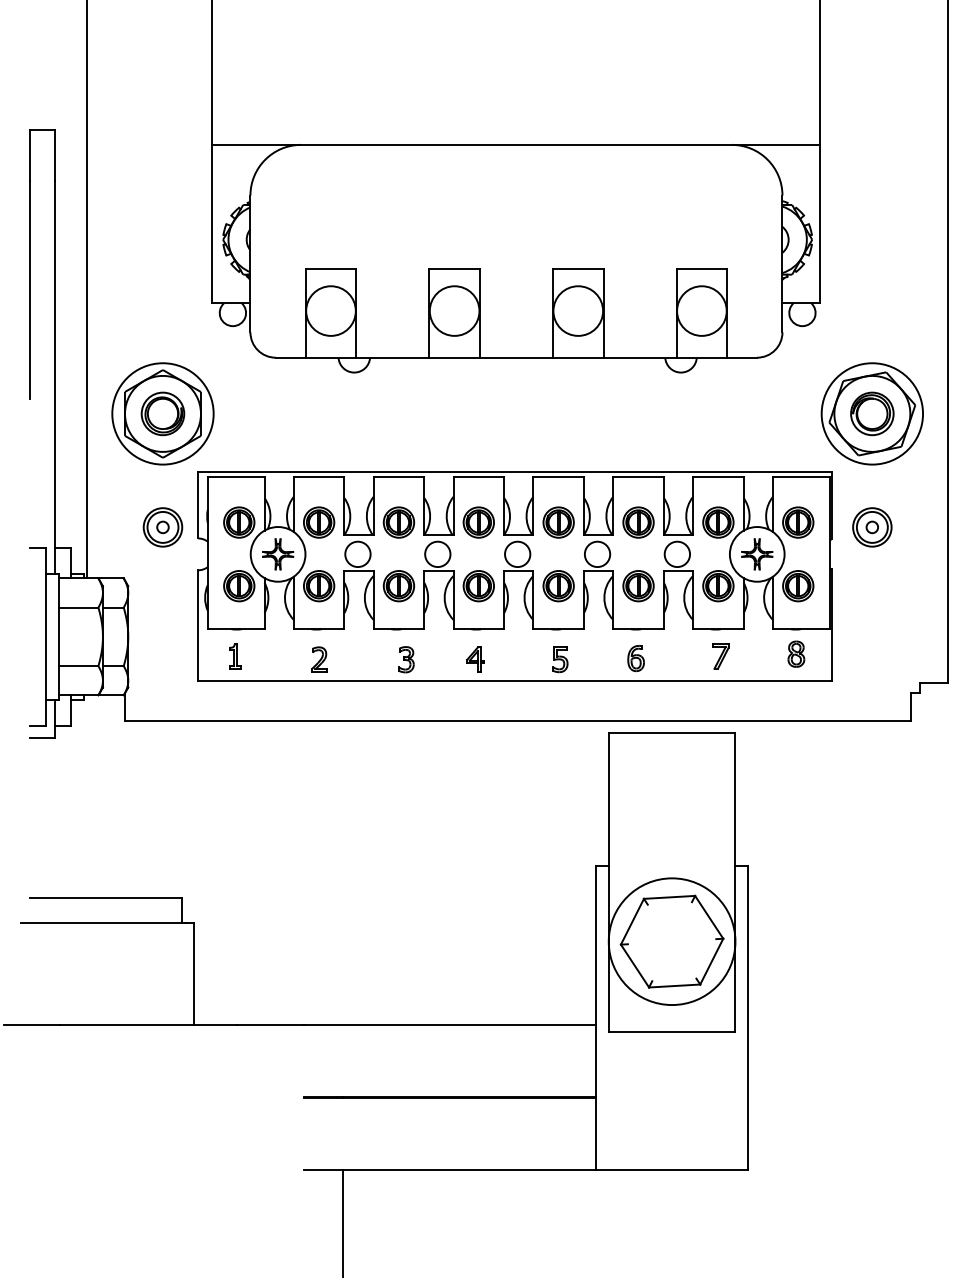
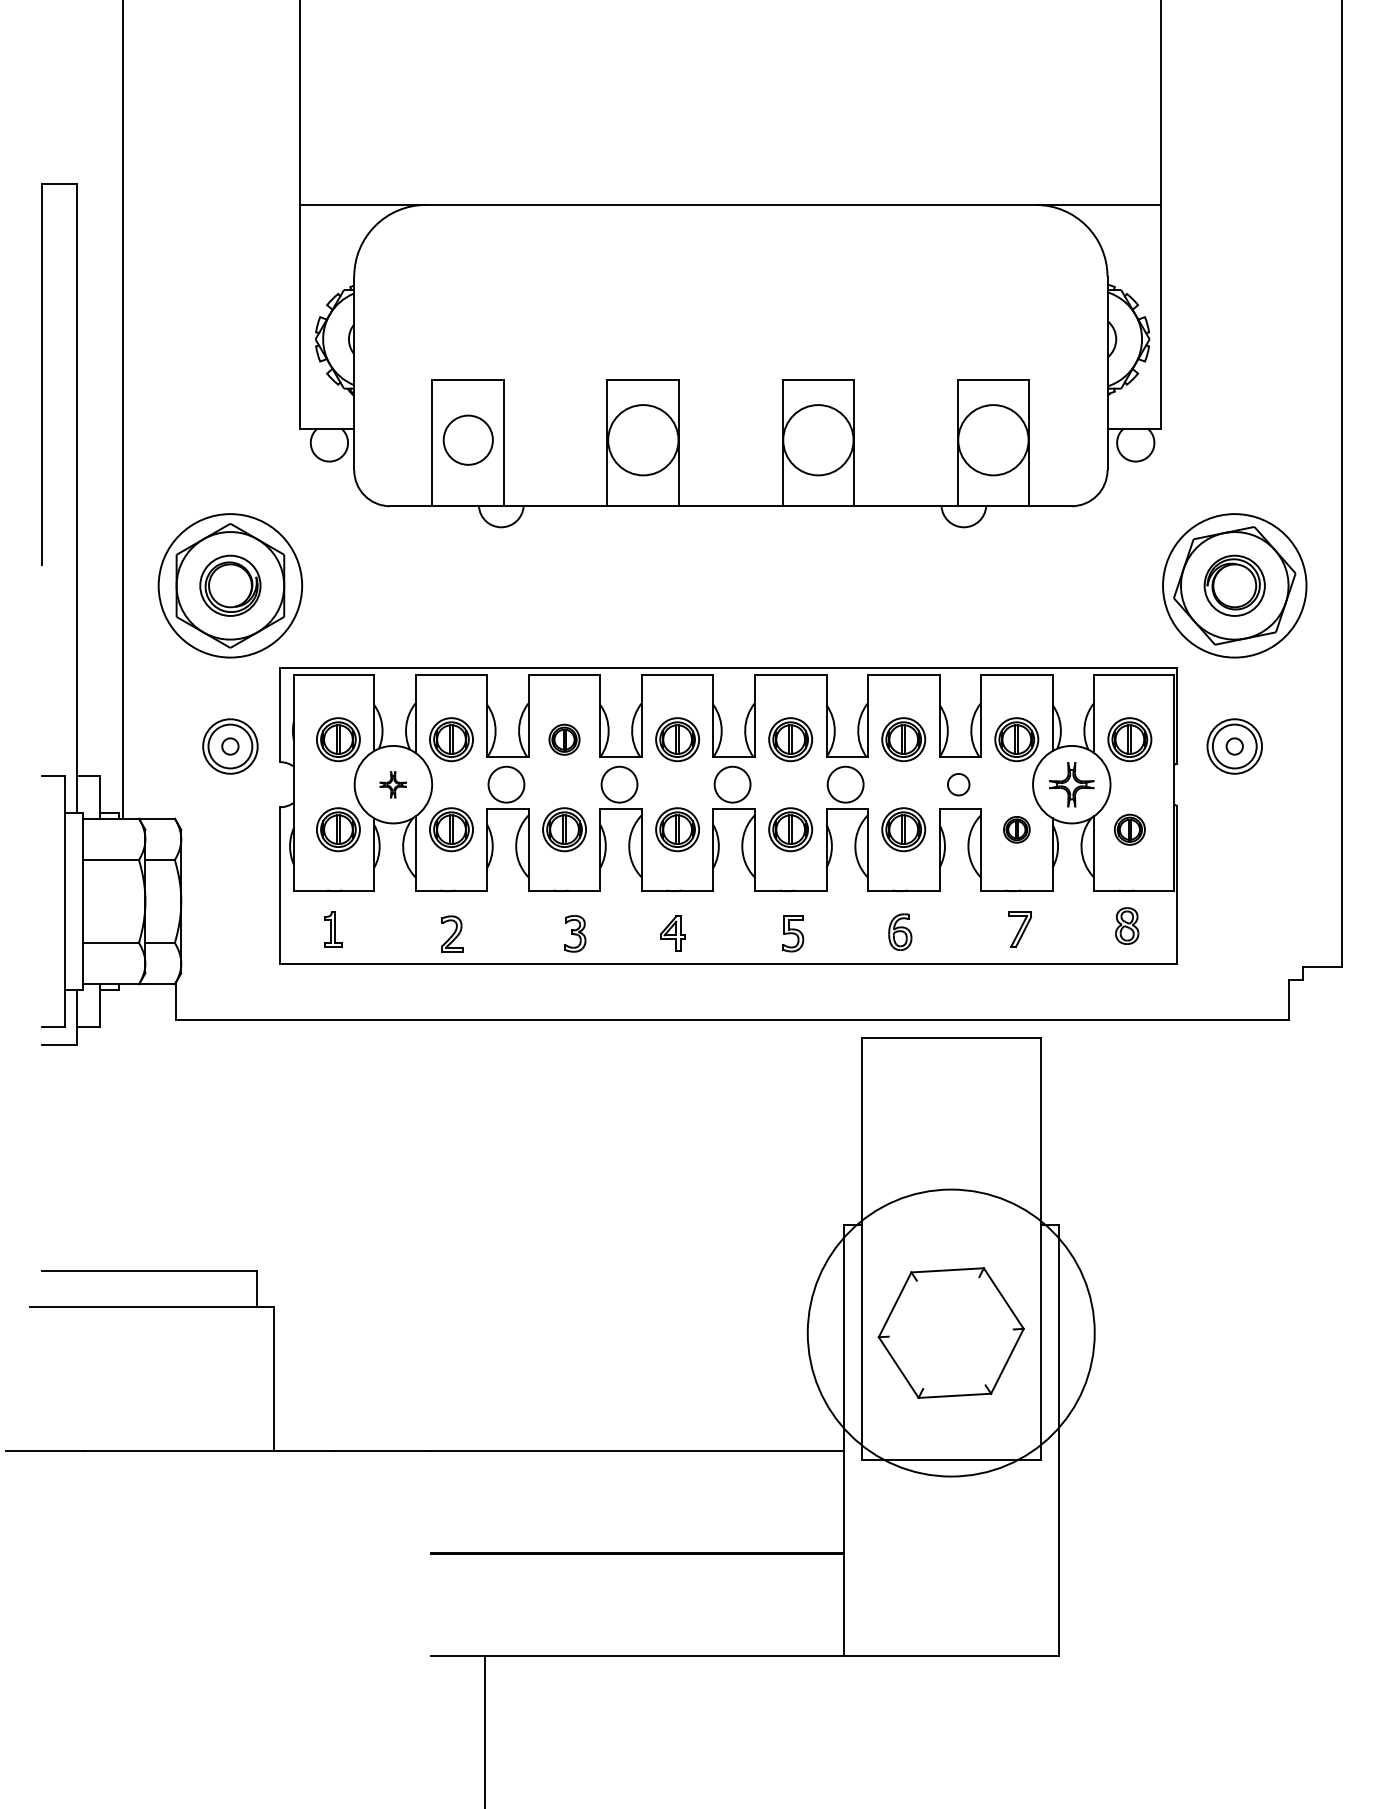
circle: (331, 311) -> (468, 440), size x0.7
part: (398, 522) -> (564, 739), size x0.7
part: (277, 554) -> (392, 784), size x0.6
circle: (677, 554) -> (958, 784), size x0.6
part: (718, 586) -> (1016, 829), size x0.6
part: (798, 586) -> (1129, 829), size x0.7
circle: (671, 941) -> (950, 1332), size x1.6

